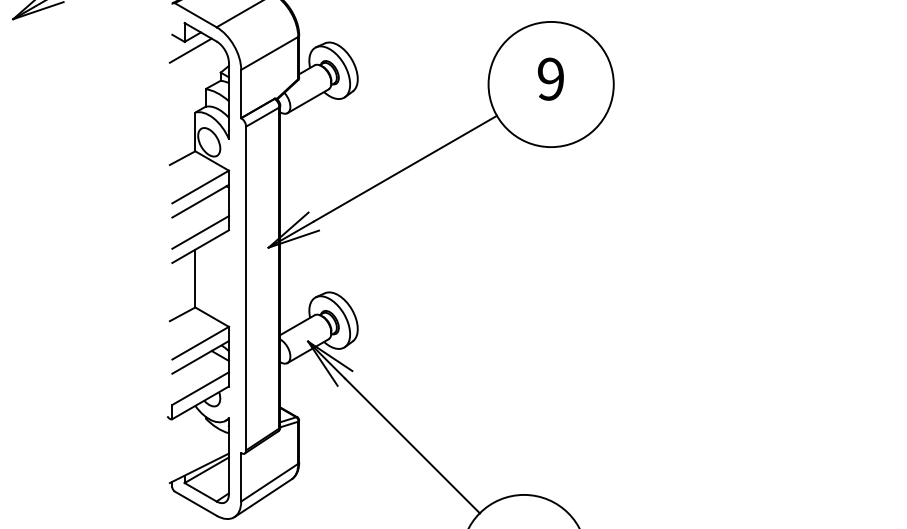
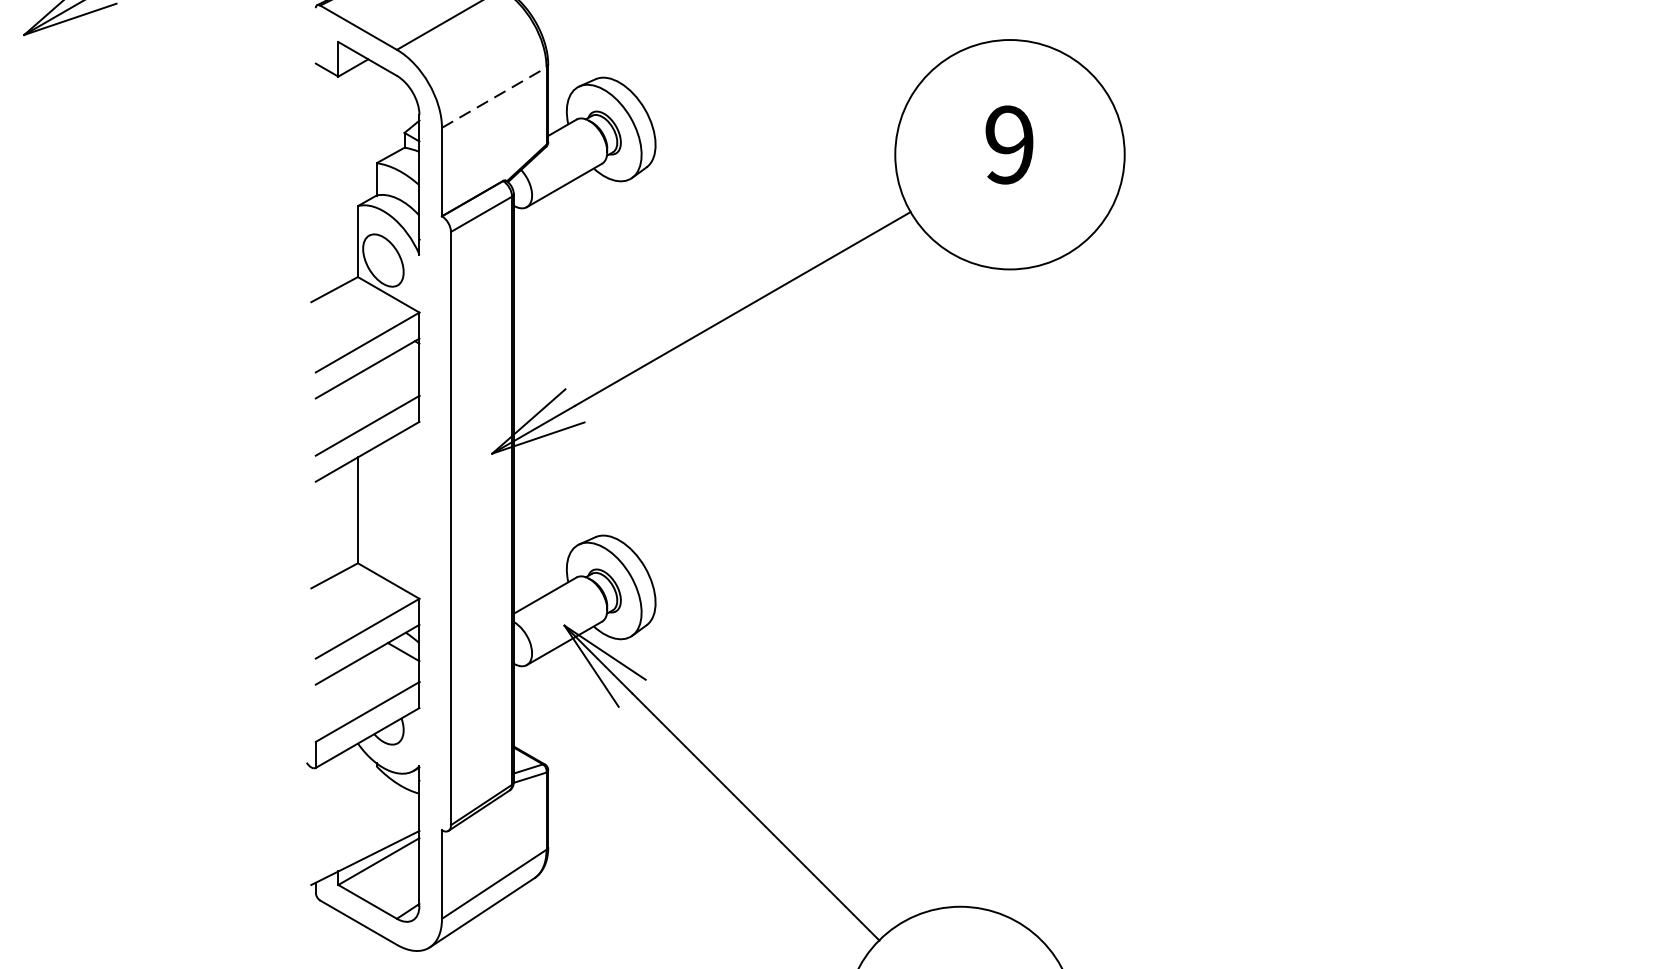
line: (190, 50) -> (349, 92), removed
line: (269, 53) -> (493, 97), solid -> dashed

